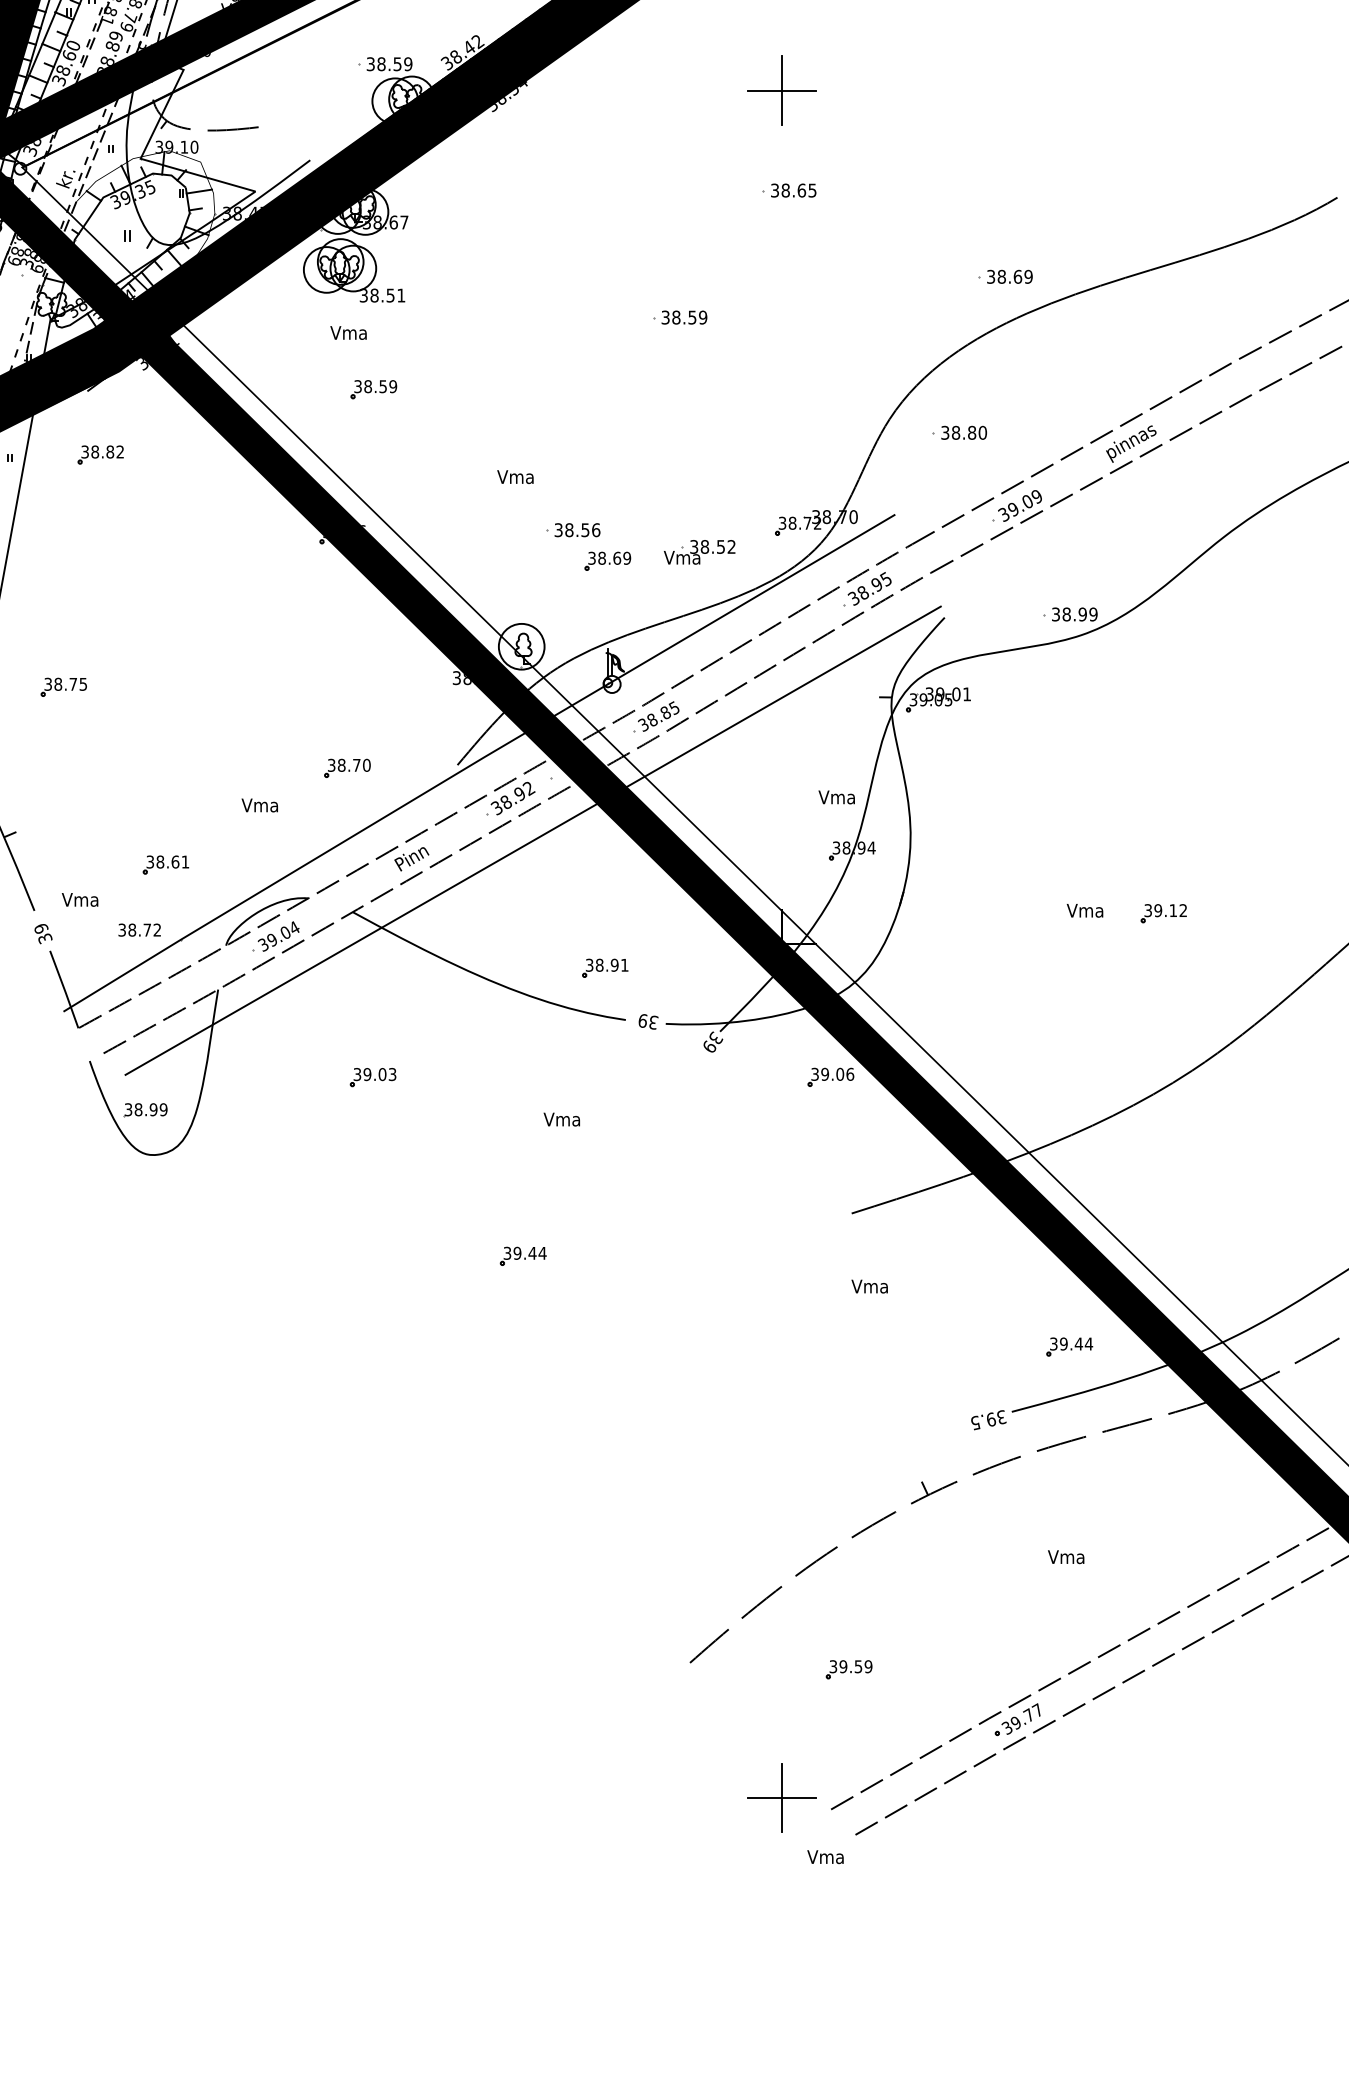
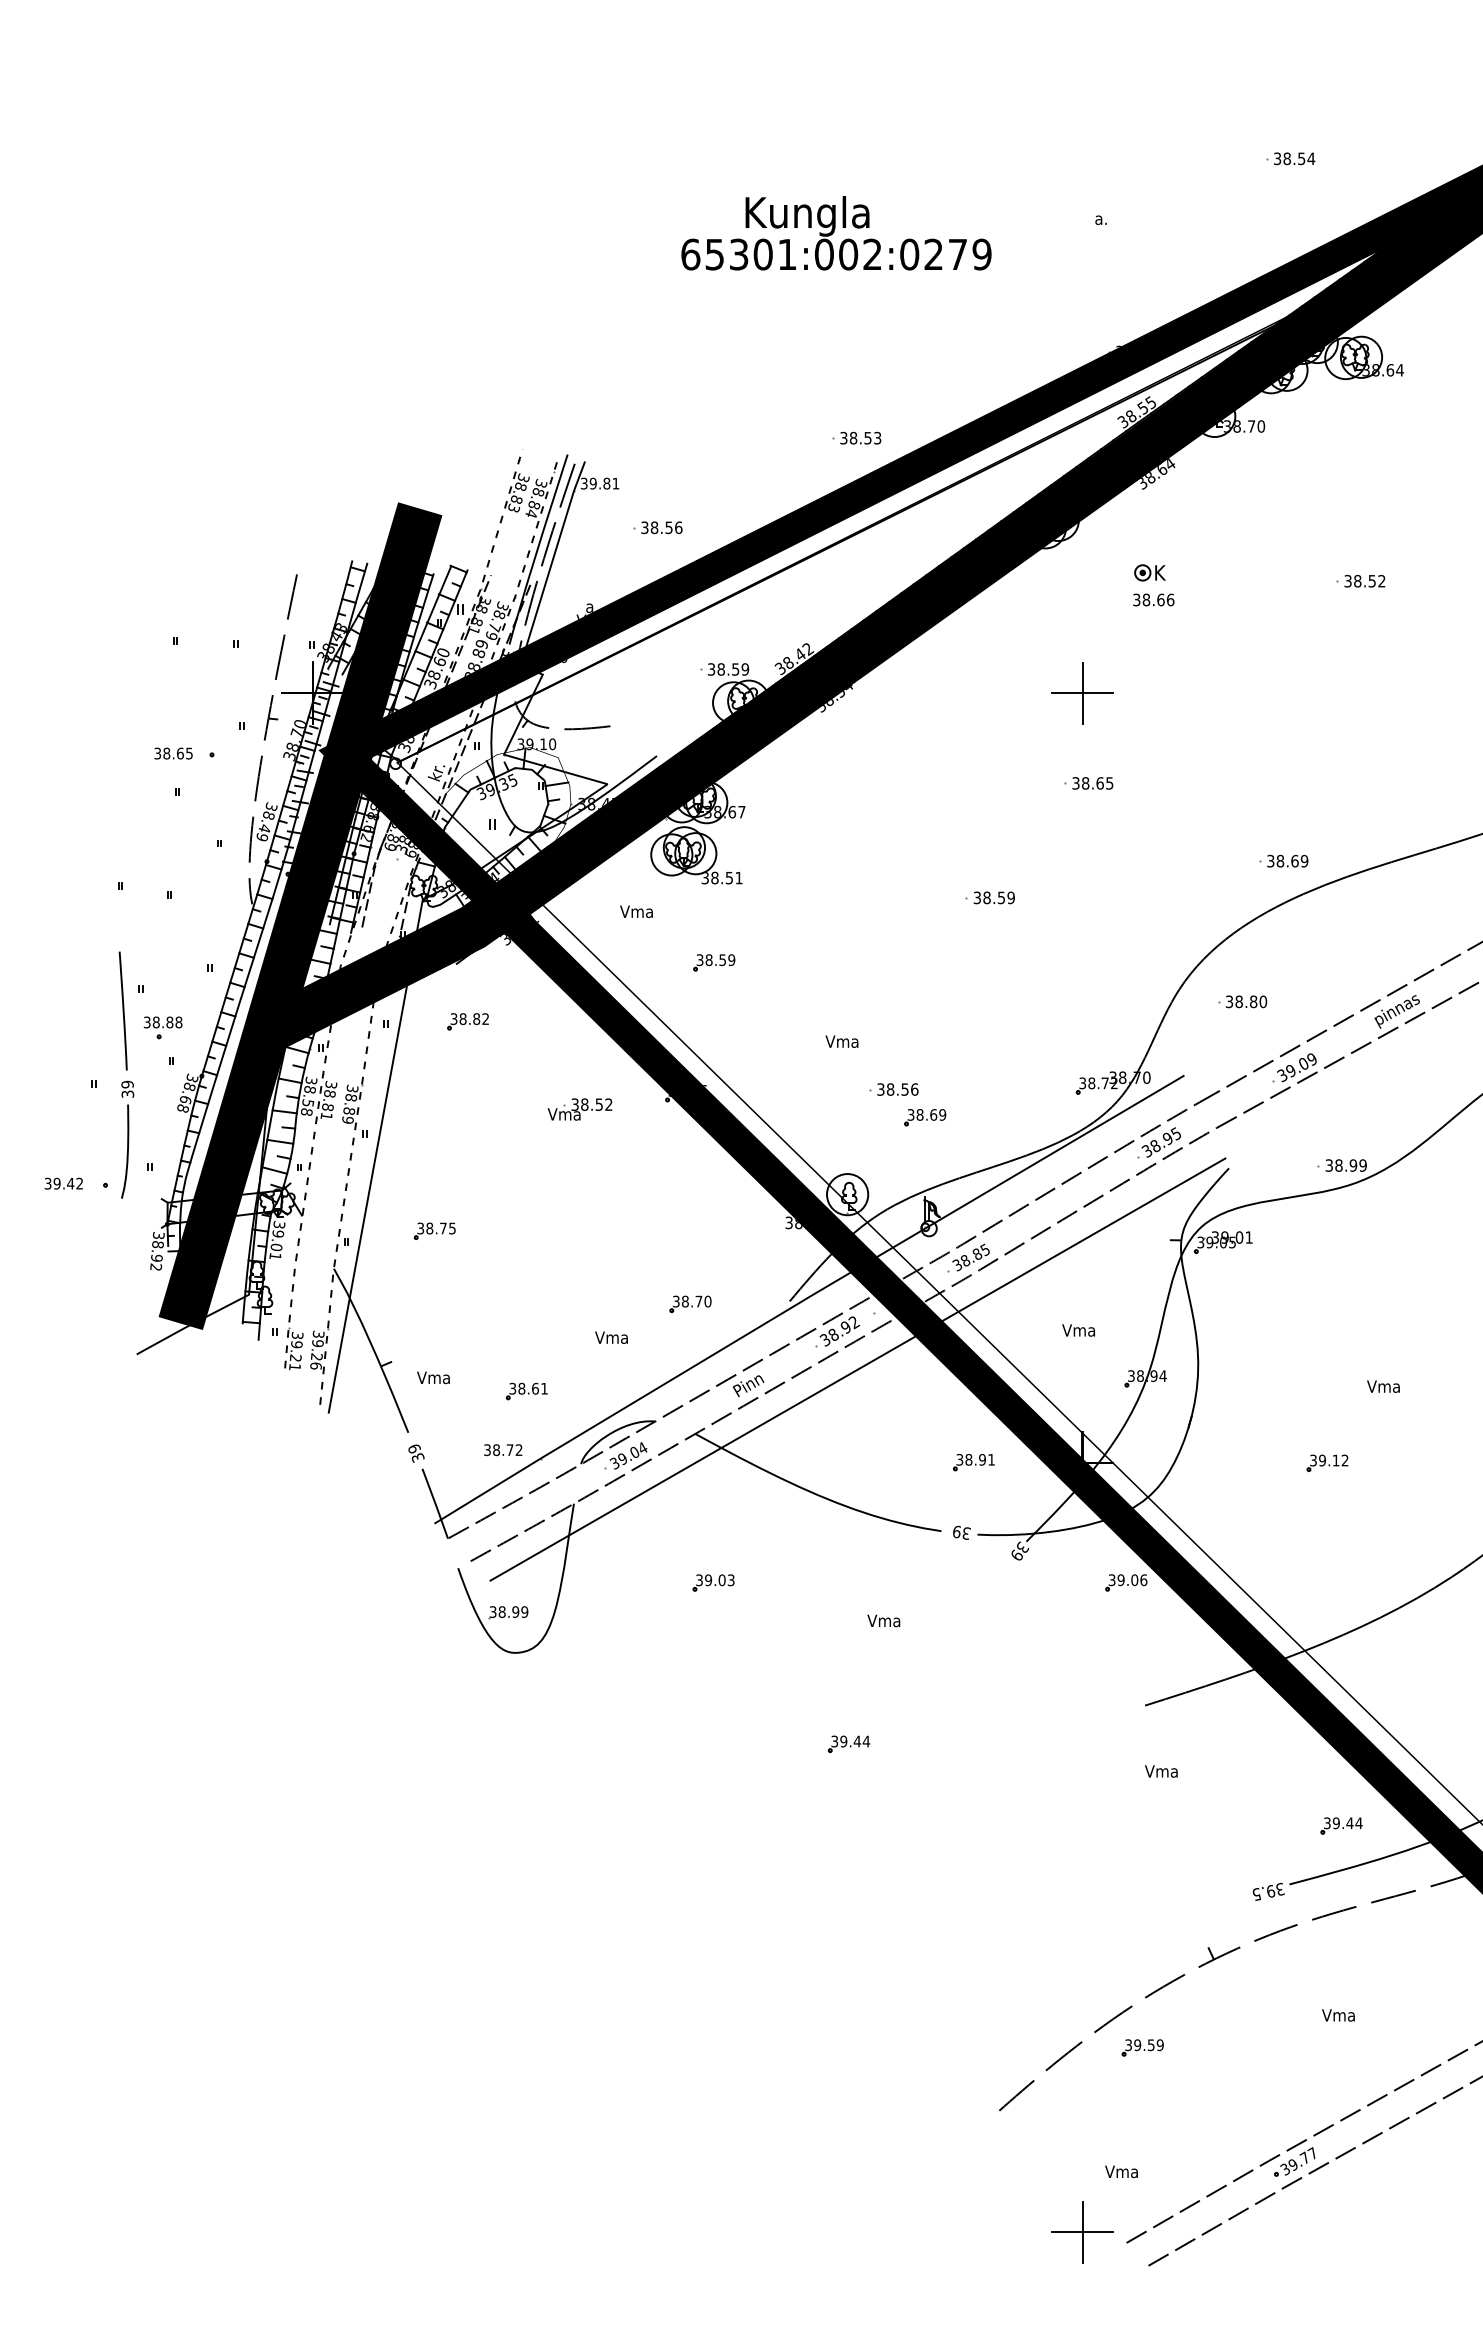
text: (348, 332) -> (636, 911), moved
part: (699, 552) -> (579, 1109), moved
text: (836, 797) -> (1078, 1330), moved
text: (80, 899) -> (433, 1377), moved
text: (1085, 910) -> (1383, 1386), moved
part: (1163, 912) -> (1327, 1462), moved
part: (604, 968) -> (973, 1462), moved
part: (848, 1669) -> (1142, 2047), moved
text: (825, 1856) -> (1121, 2171), moved

